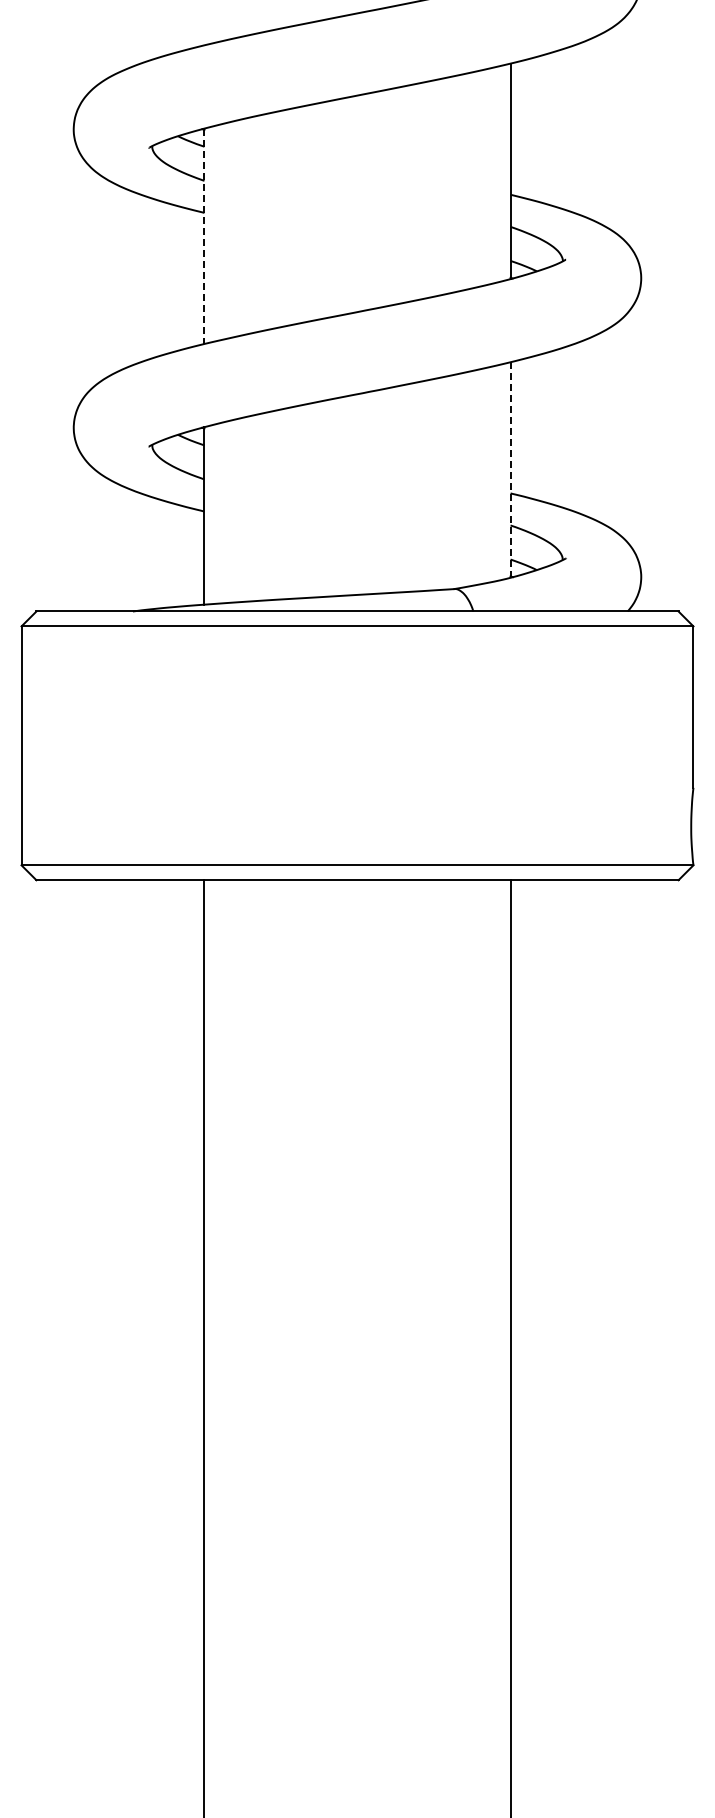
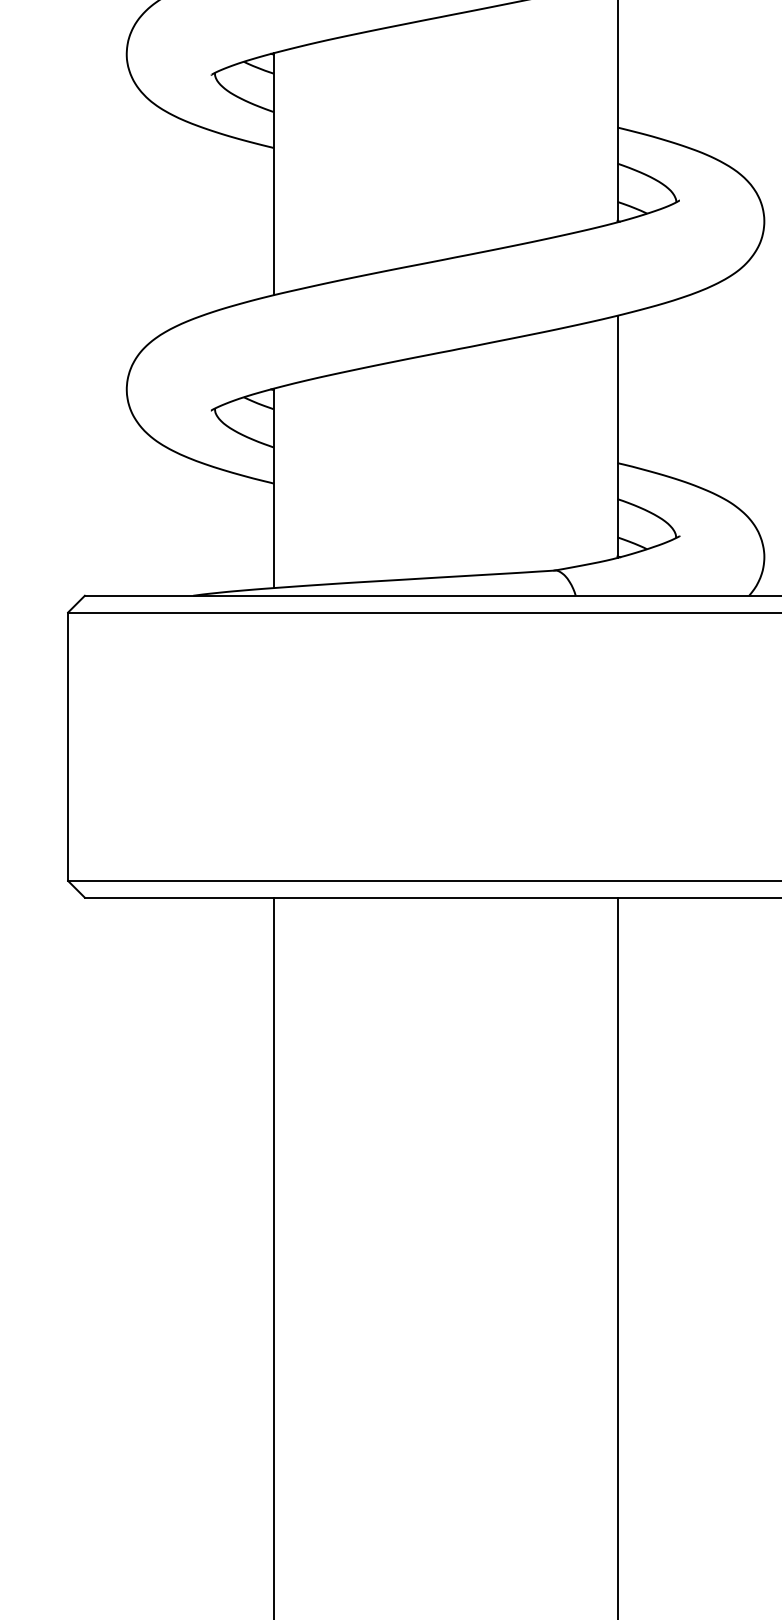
line: (204, 236) -> (273, 174), dashed -> solid
line: (510, 470) -> (617, 437), dashed -> solid

